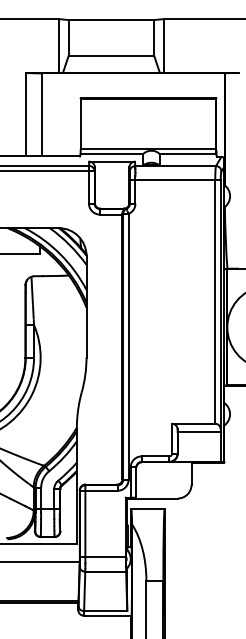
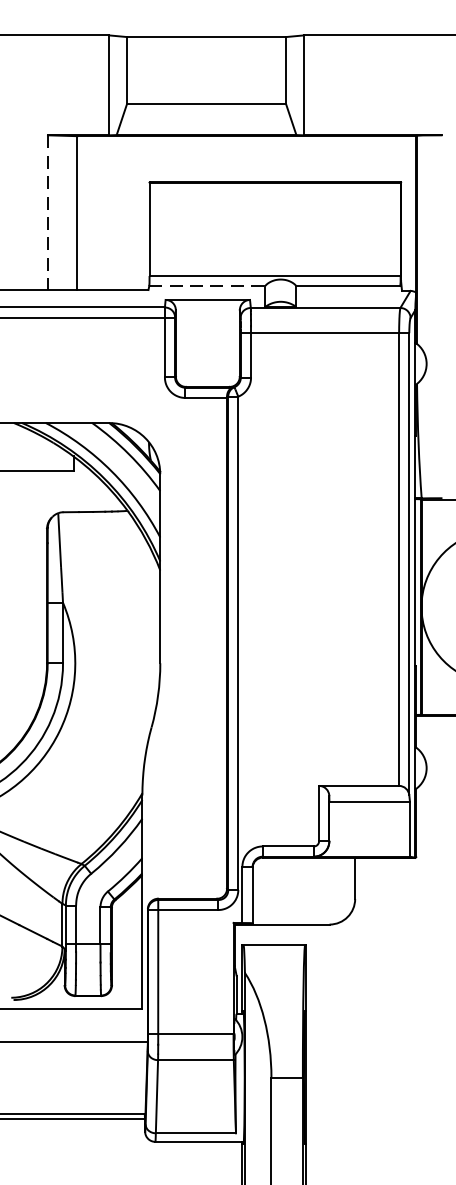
line: (25, 114) -> (47, 212), solid -> dashed
line: (112, 154) -> (208, 286), solid -> dashed

